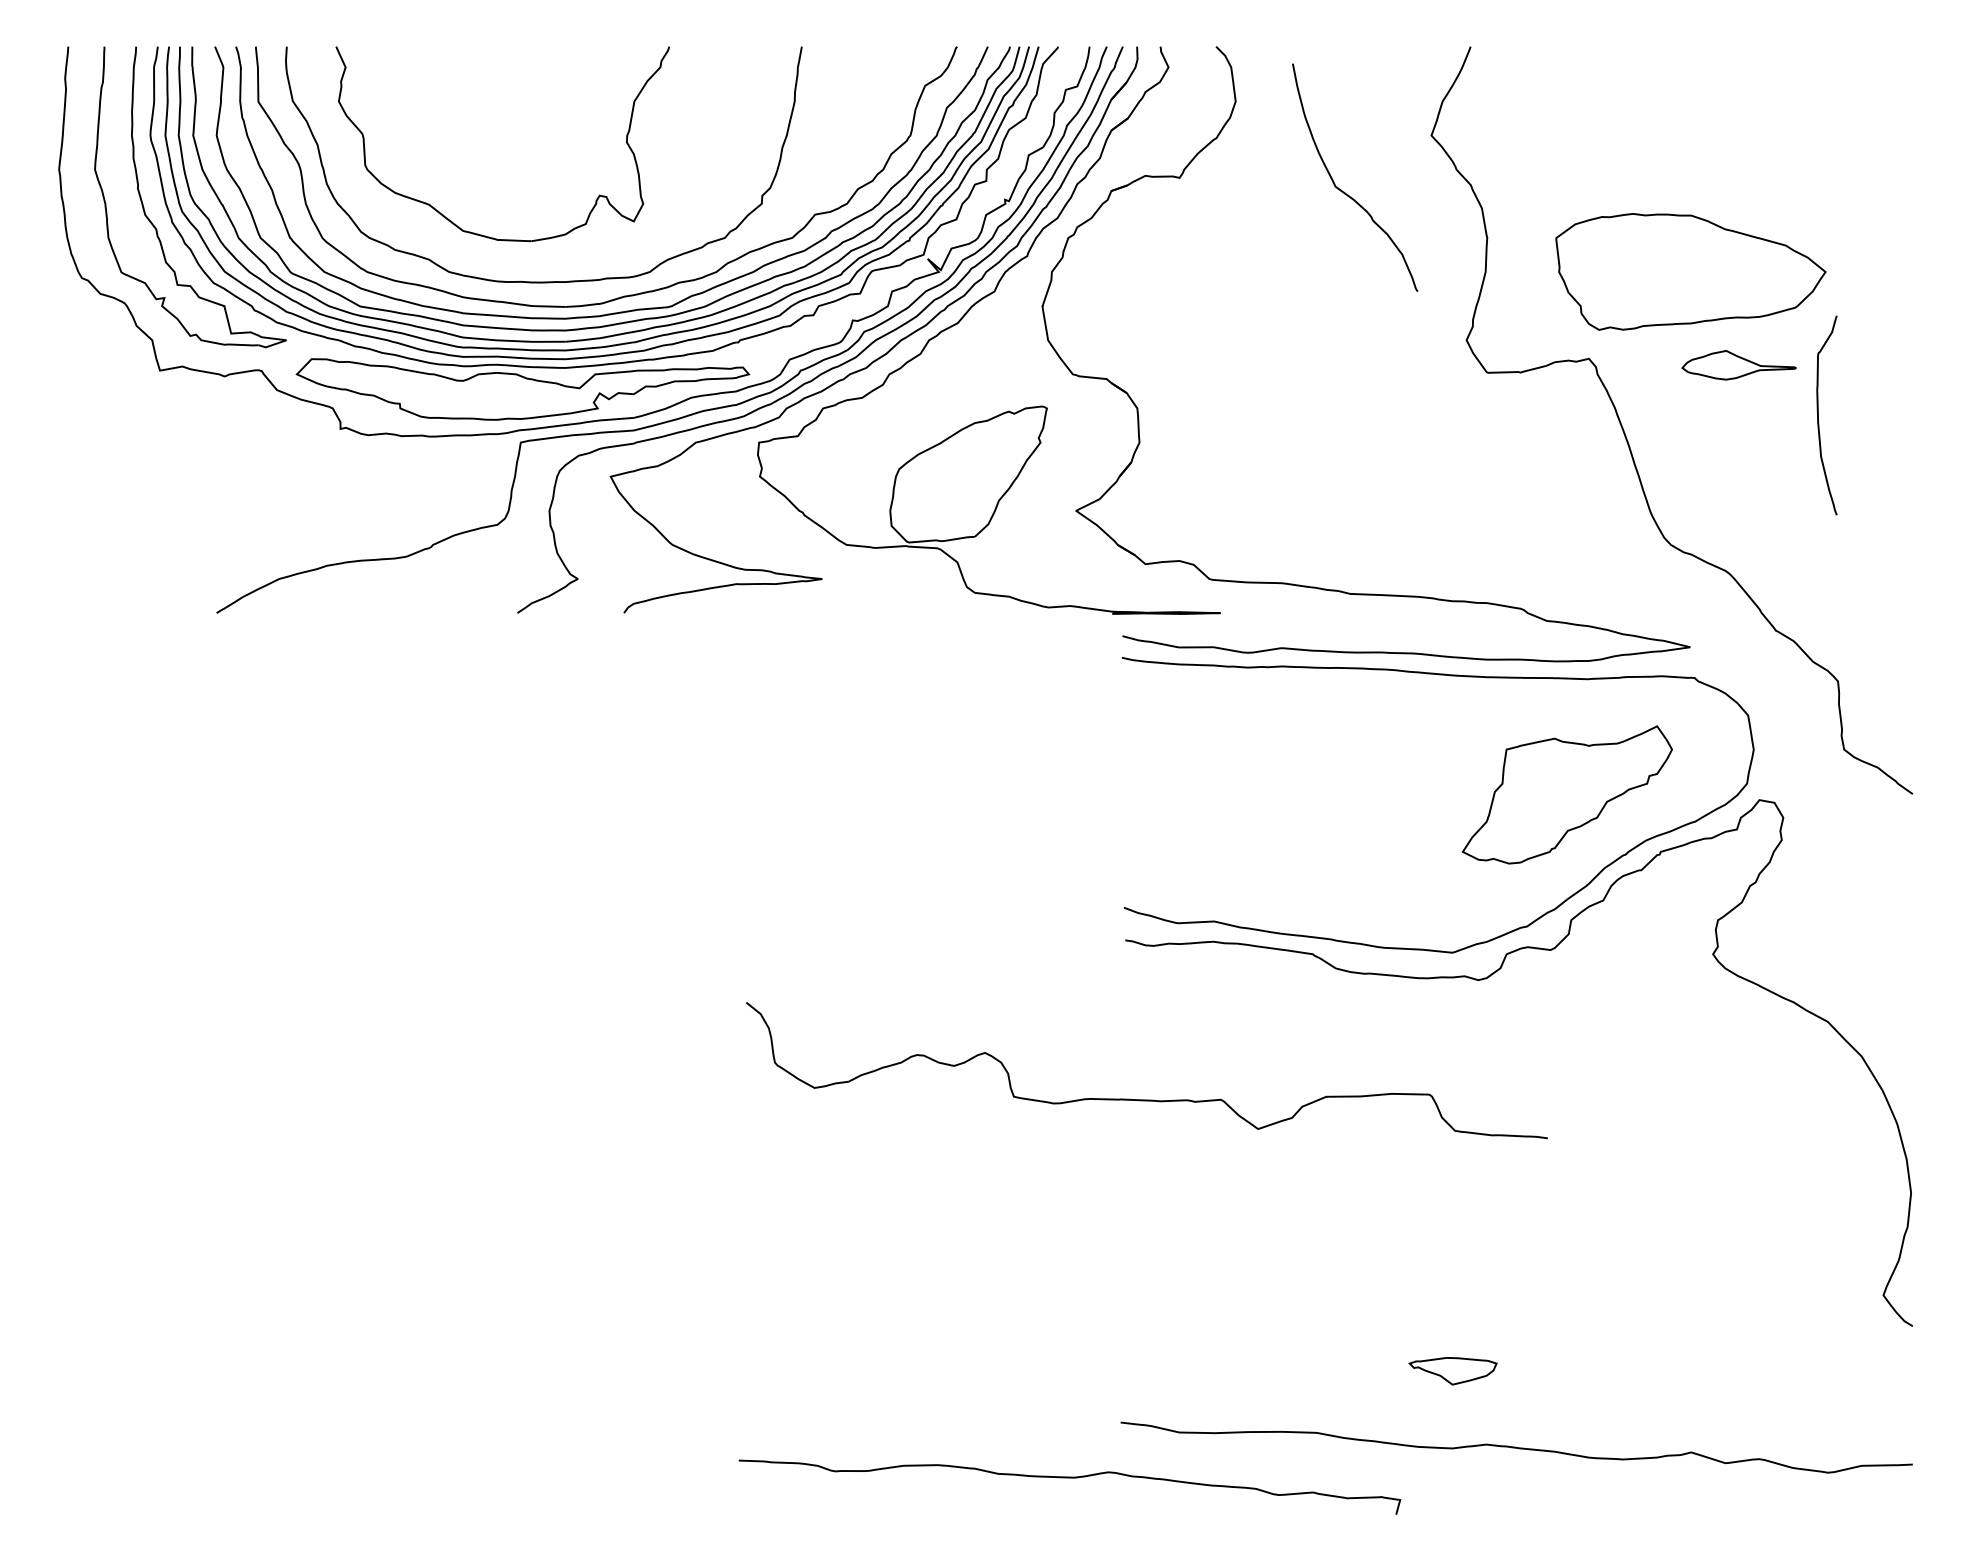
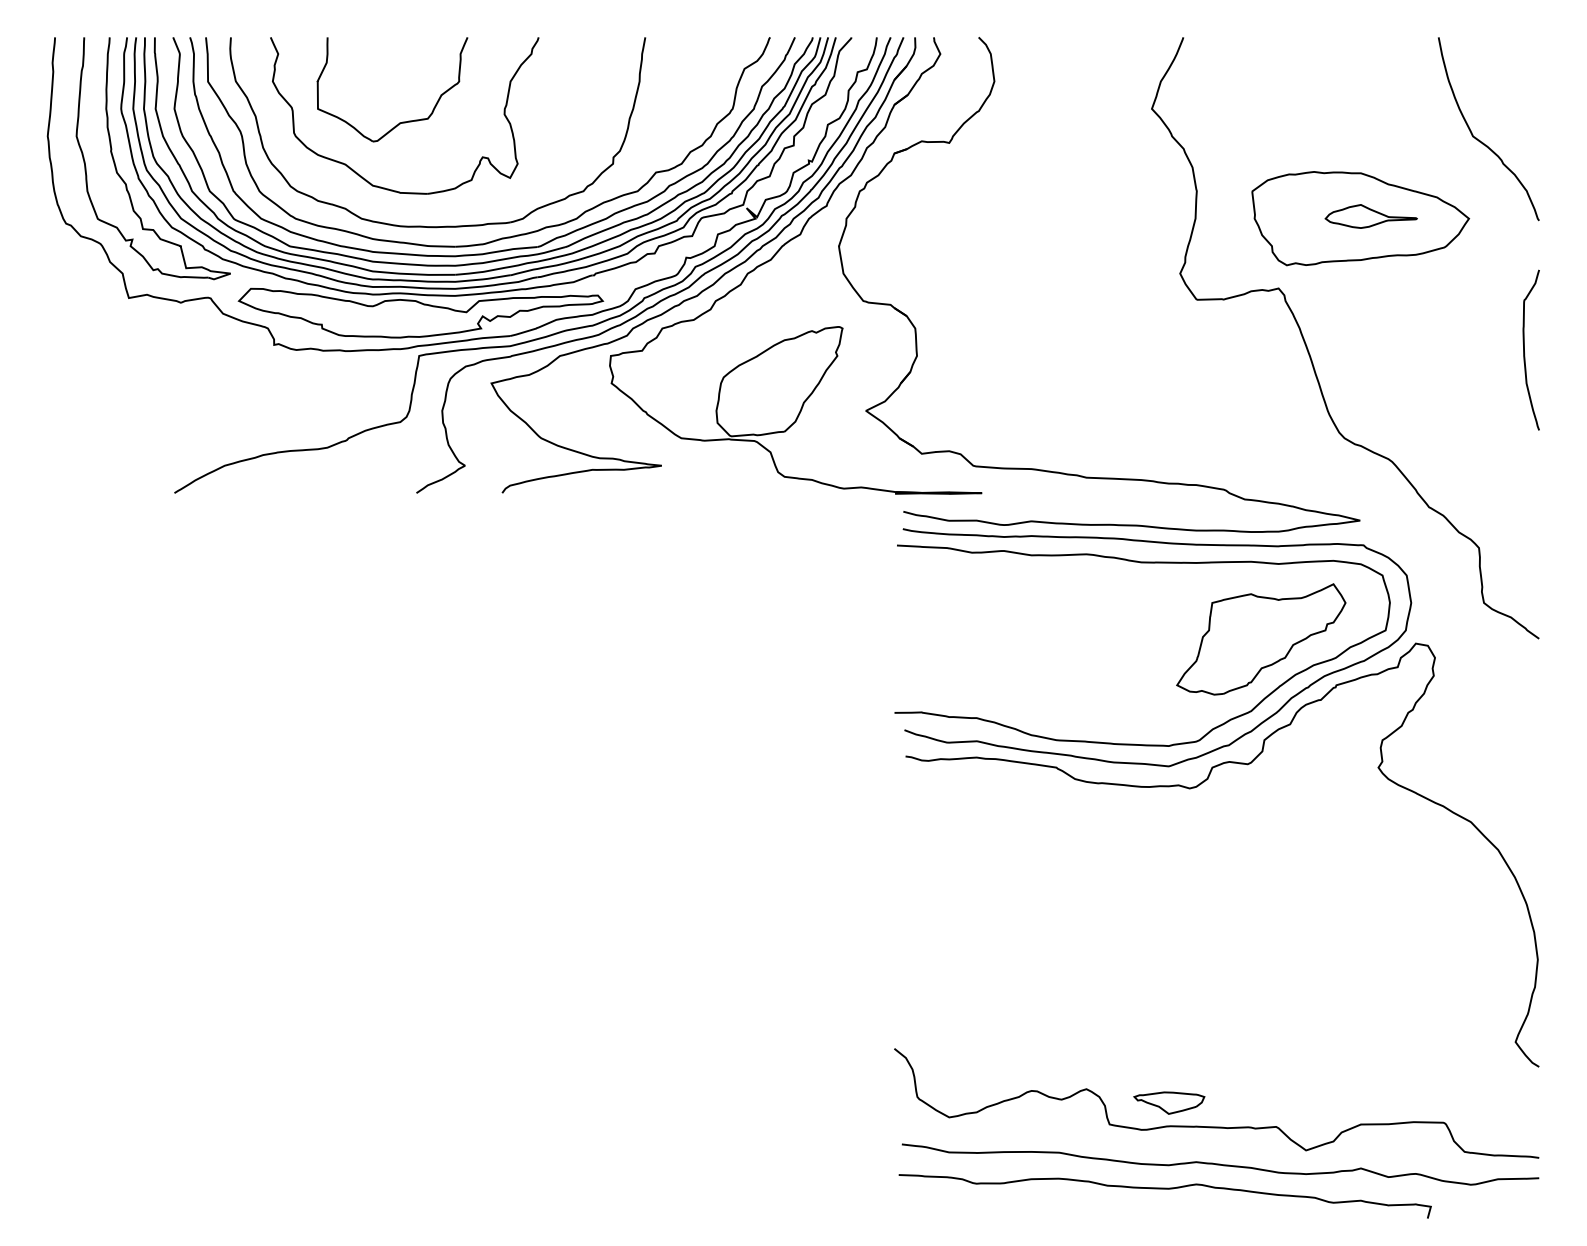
part: (496, 152) -> (399, 122), added
curve: (1345, 192) -> (1481, 141), moved
part: (1738, 365) -> (1370, 216), moved
curve: (1818, 415) -> (1524, 350), moved
curve: (1419, 700) -> (1142, 563), added
curve: (1146, 1099) -> (1216, 1126), moved
curve: (1069, 1478) -> (1164, 1189), moved

